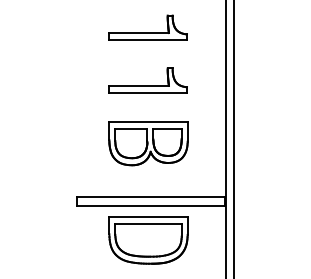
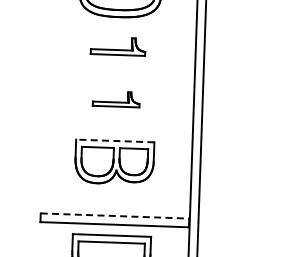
part: (147, 27) -> (117, 46), size x0.7
part: (147, 80) -> (115, 99), size x0.6
line: (148, 122) -> (115, 141), solid -> dashed
line: (151, 197) -> (115, 216), solid -> dashed

